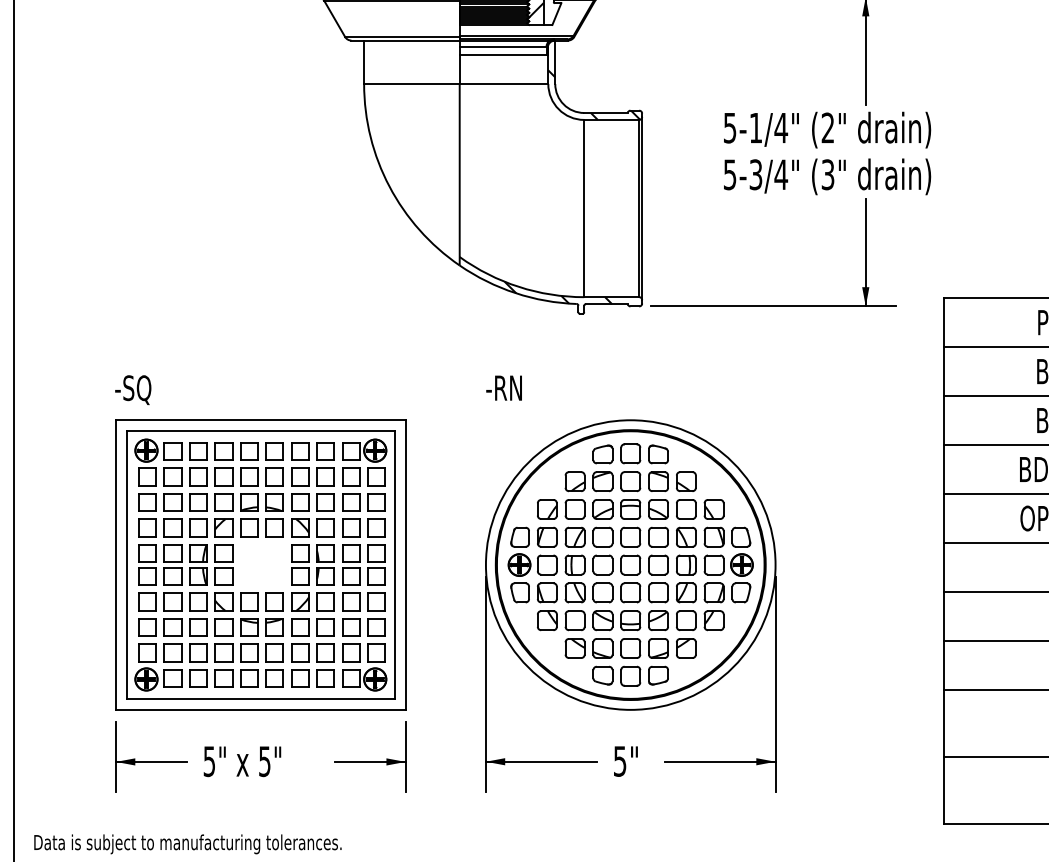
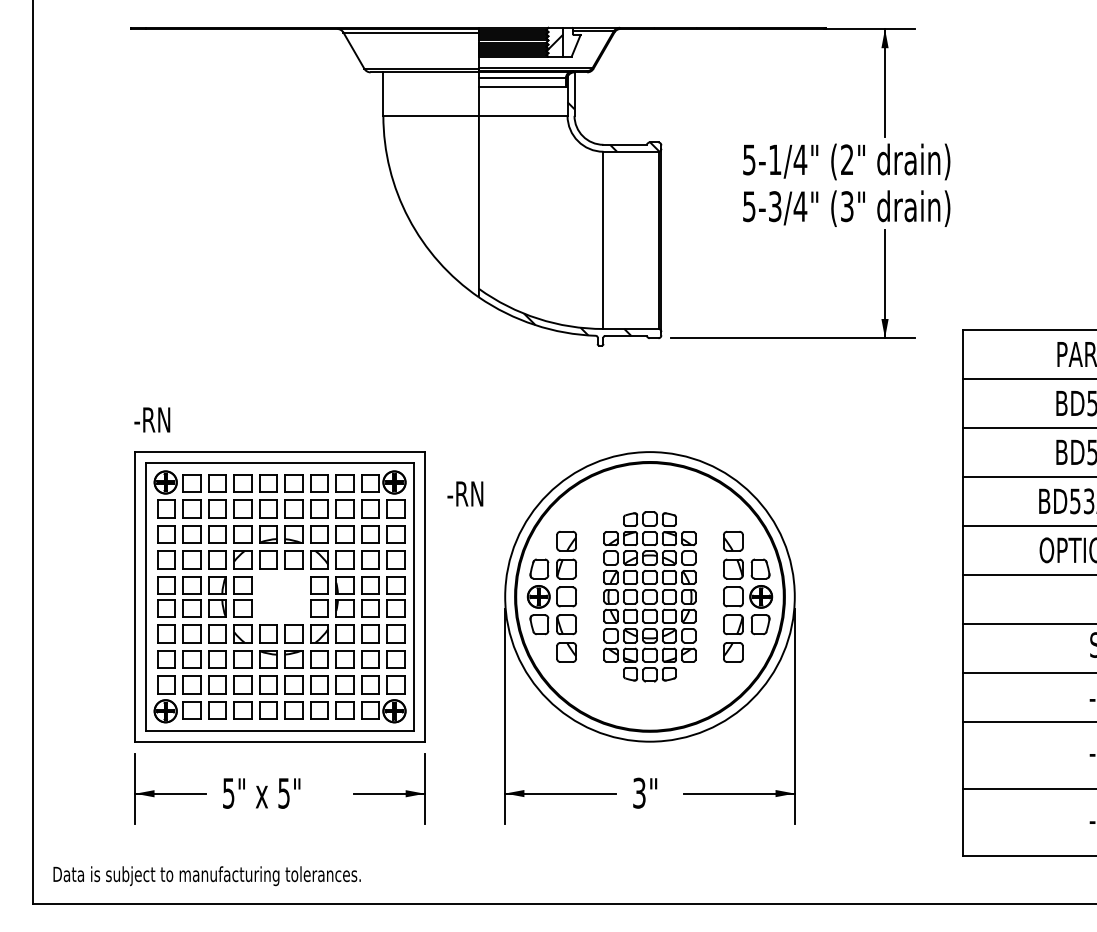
text: (504, 387) -> (465, 493), moved
text: (137, 389) -> (156, 421), -SQ -> -RN
part: (630, 564) -> (649, 596), size x0.7
text: (620, 760) -> (639, 792), 5" -> 3"

